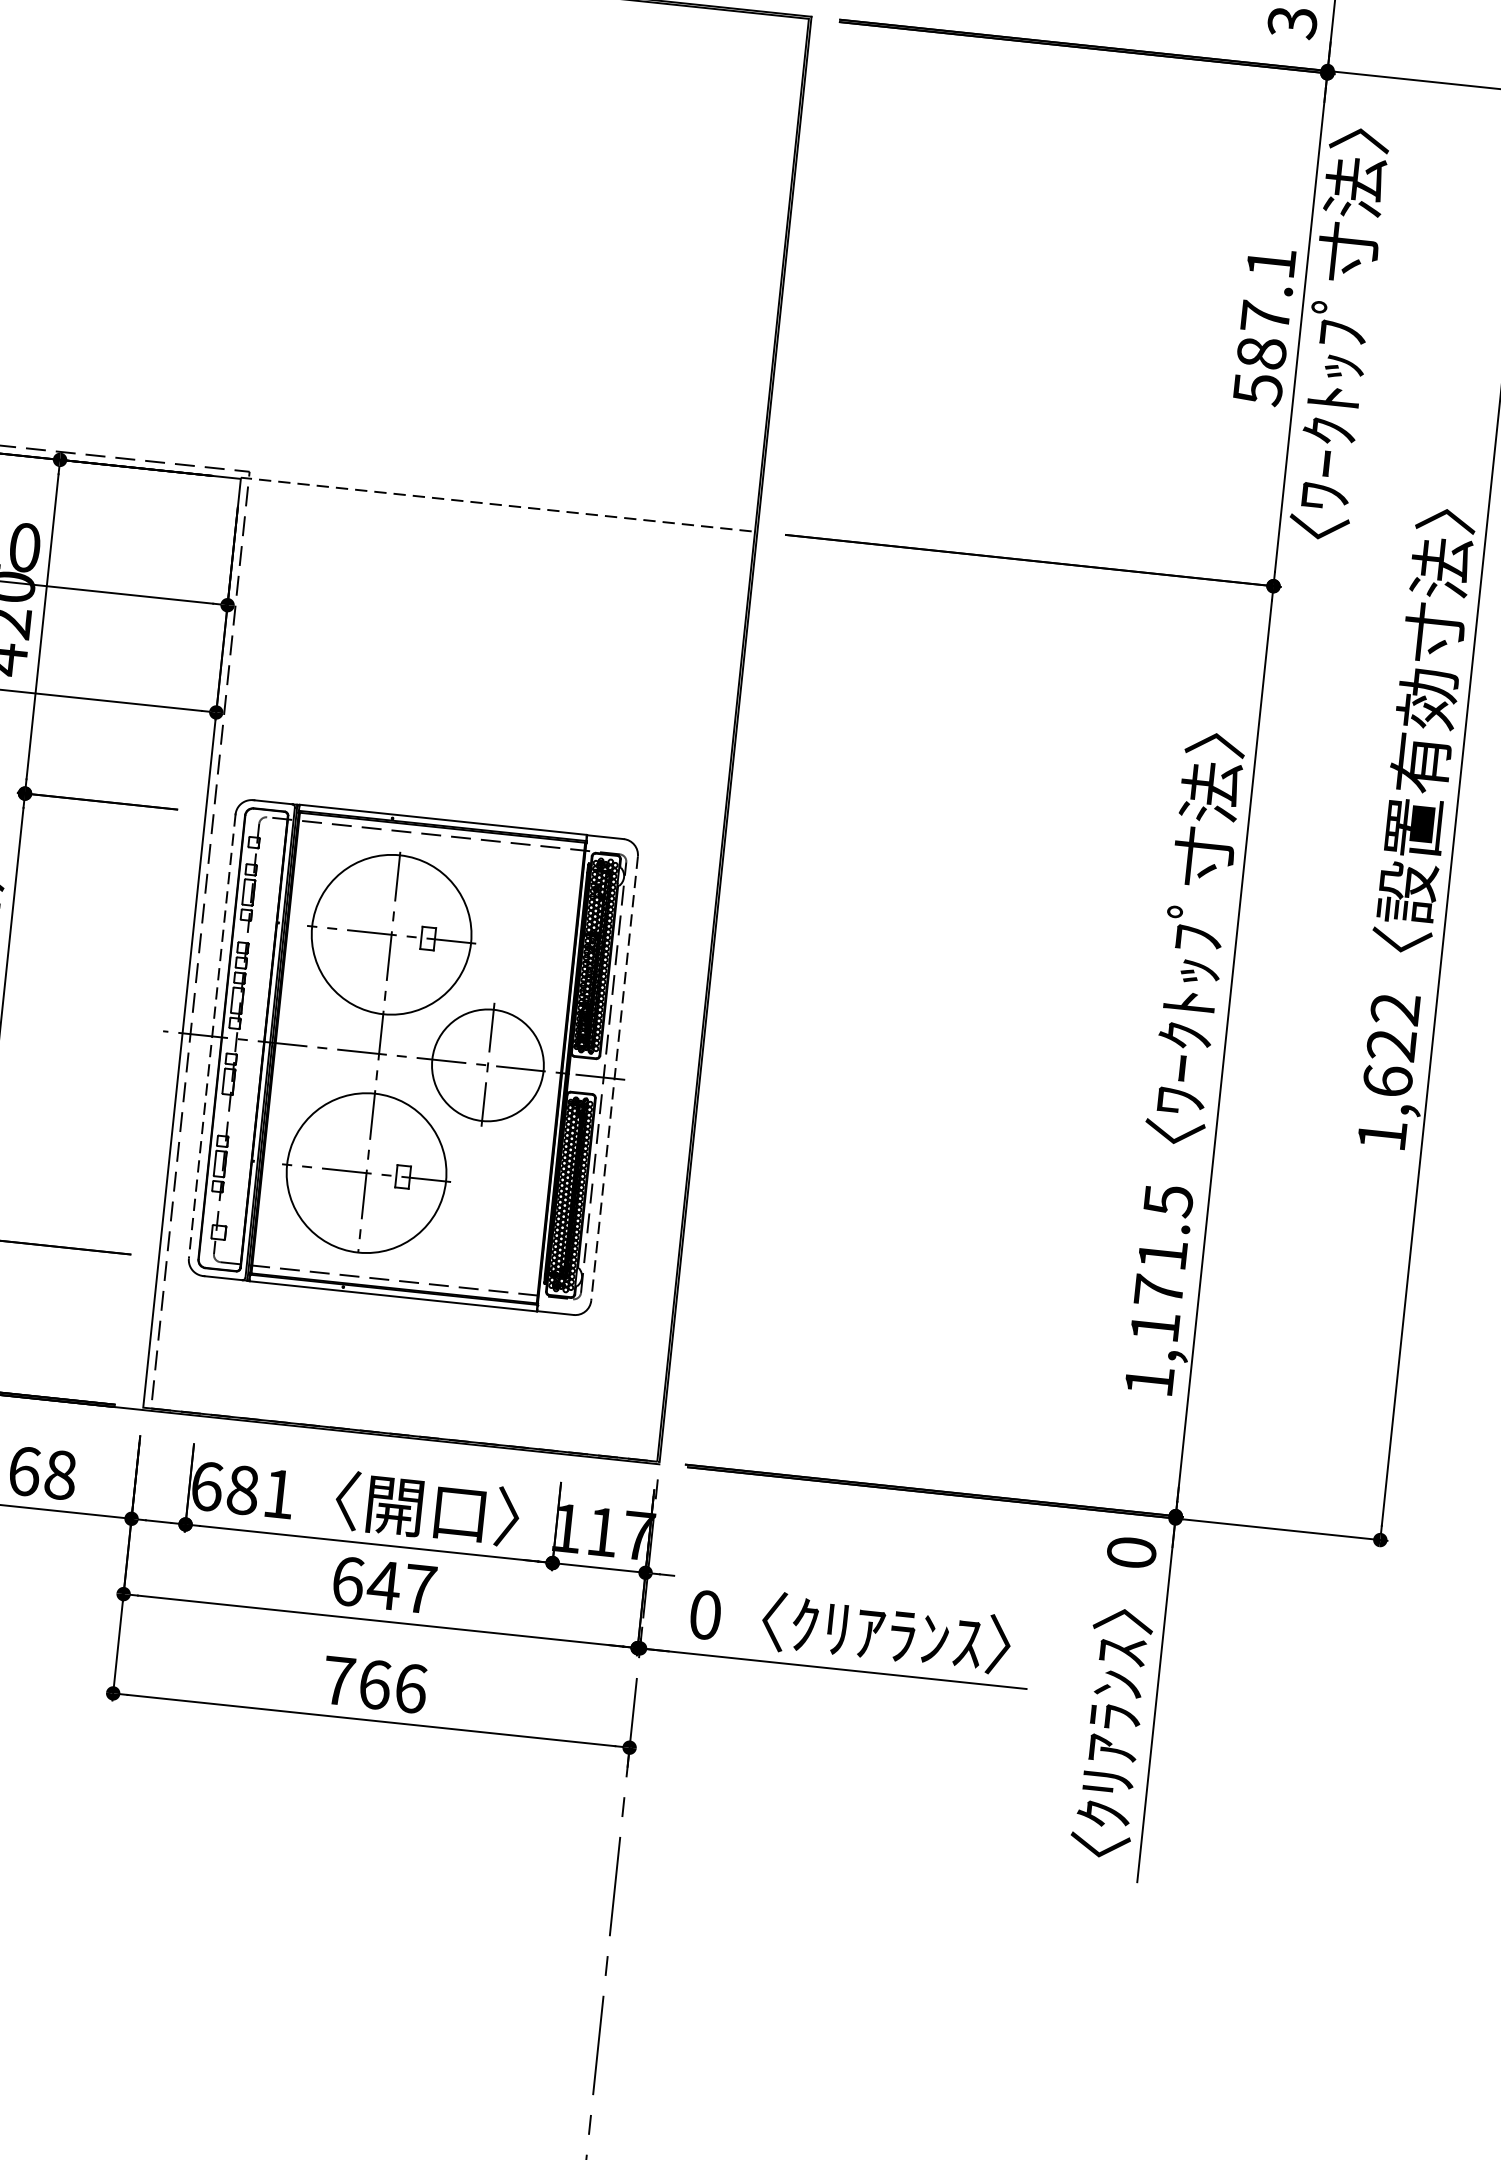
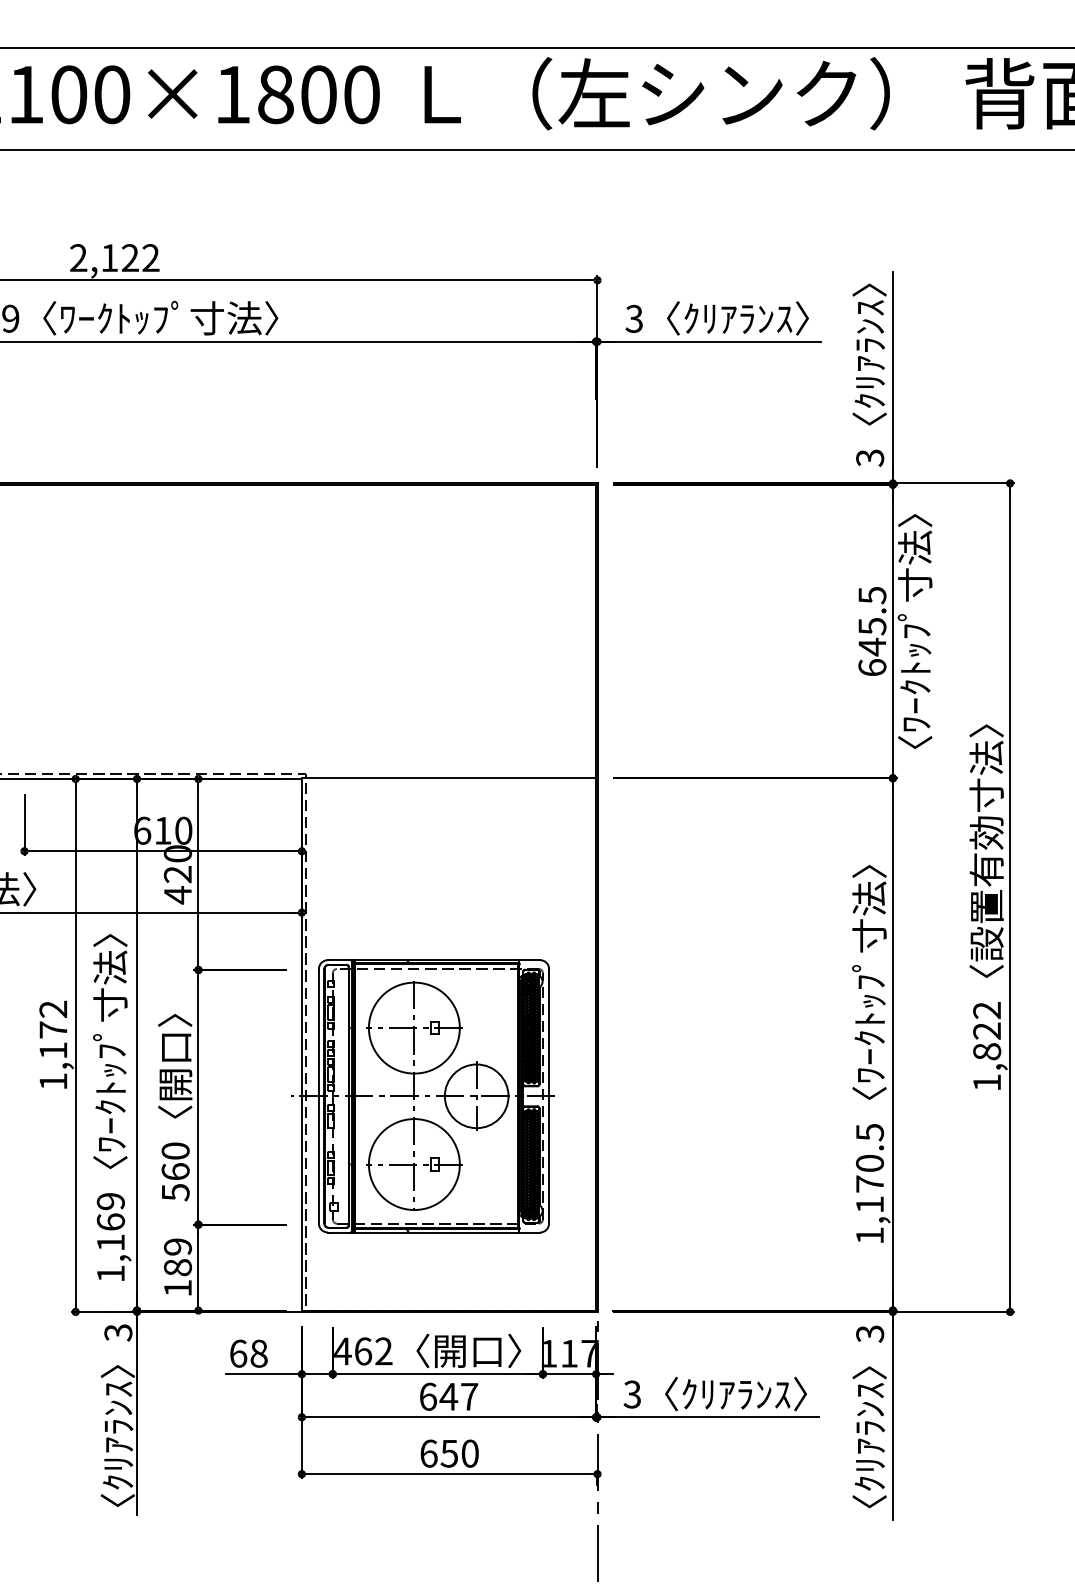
text: (1264, 325) -> (872, 631), 587.1 -> 645.5
line: (497, 504) -> (448, 778), dashed -> solid
line: (211, 1036) -> (318, 1096), dashed -> solid
line: (615, 1079) -> (549, 1096), dashed -> solid
text: (1388, 1080) -> (987, 1051), 1,622 -> 1,822
text: (1163, 1255) -> (870, 1163), 1,171.5 -> 1,170.5
text: (243, 1490) -> (363, 1351), 681 -> 462
text: (1132, 1552) -> (870, 1333), 0 -> 3
text: (705, 1614) -> (632, 1394), 0 -> 3
text: (374, 1684) -> (449, 1453), 766 -> 650

